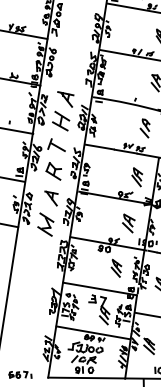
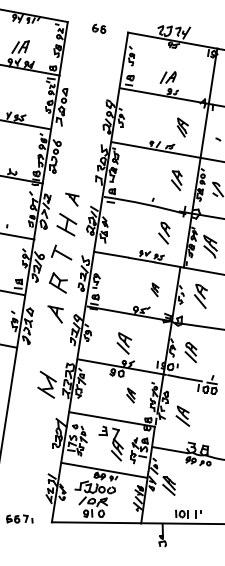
part: (65, 99) -> (72, 199), size x0.7
part: (136, 176) -> (154, 289), size x0.6
part: (128, 223) -> (124, 343), moved
part: (45, 224) -> (46, 384), moved
part: (115, 268) -> (130, 395), size x0.7

